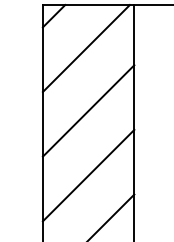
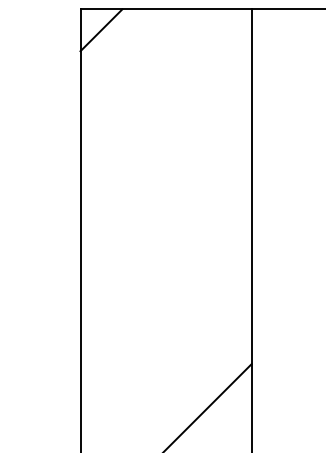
line: (85, 48) -> (160, 90), removed
line: (88, 110) -> (165, 206), removed
line: (88, 175) -> (165, 328), removed

